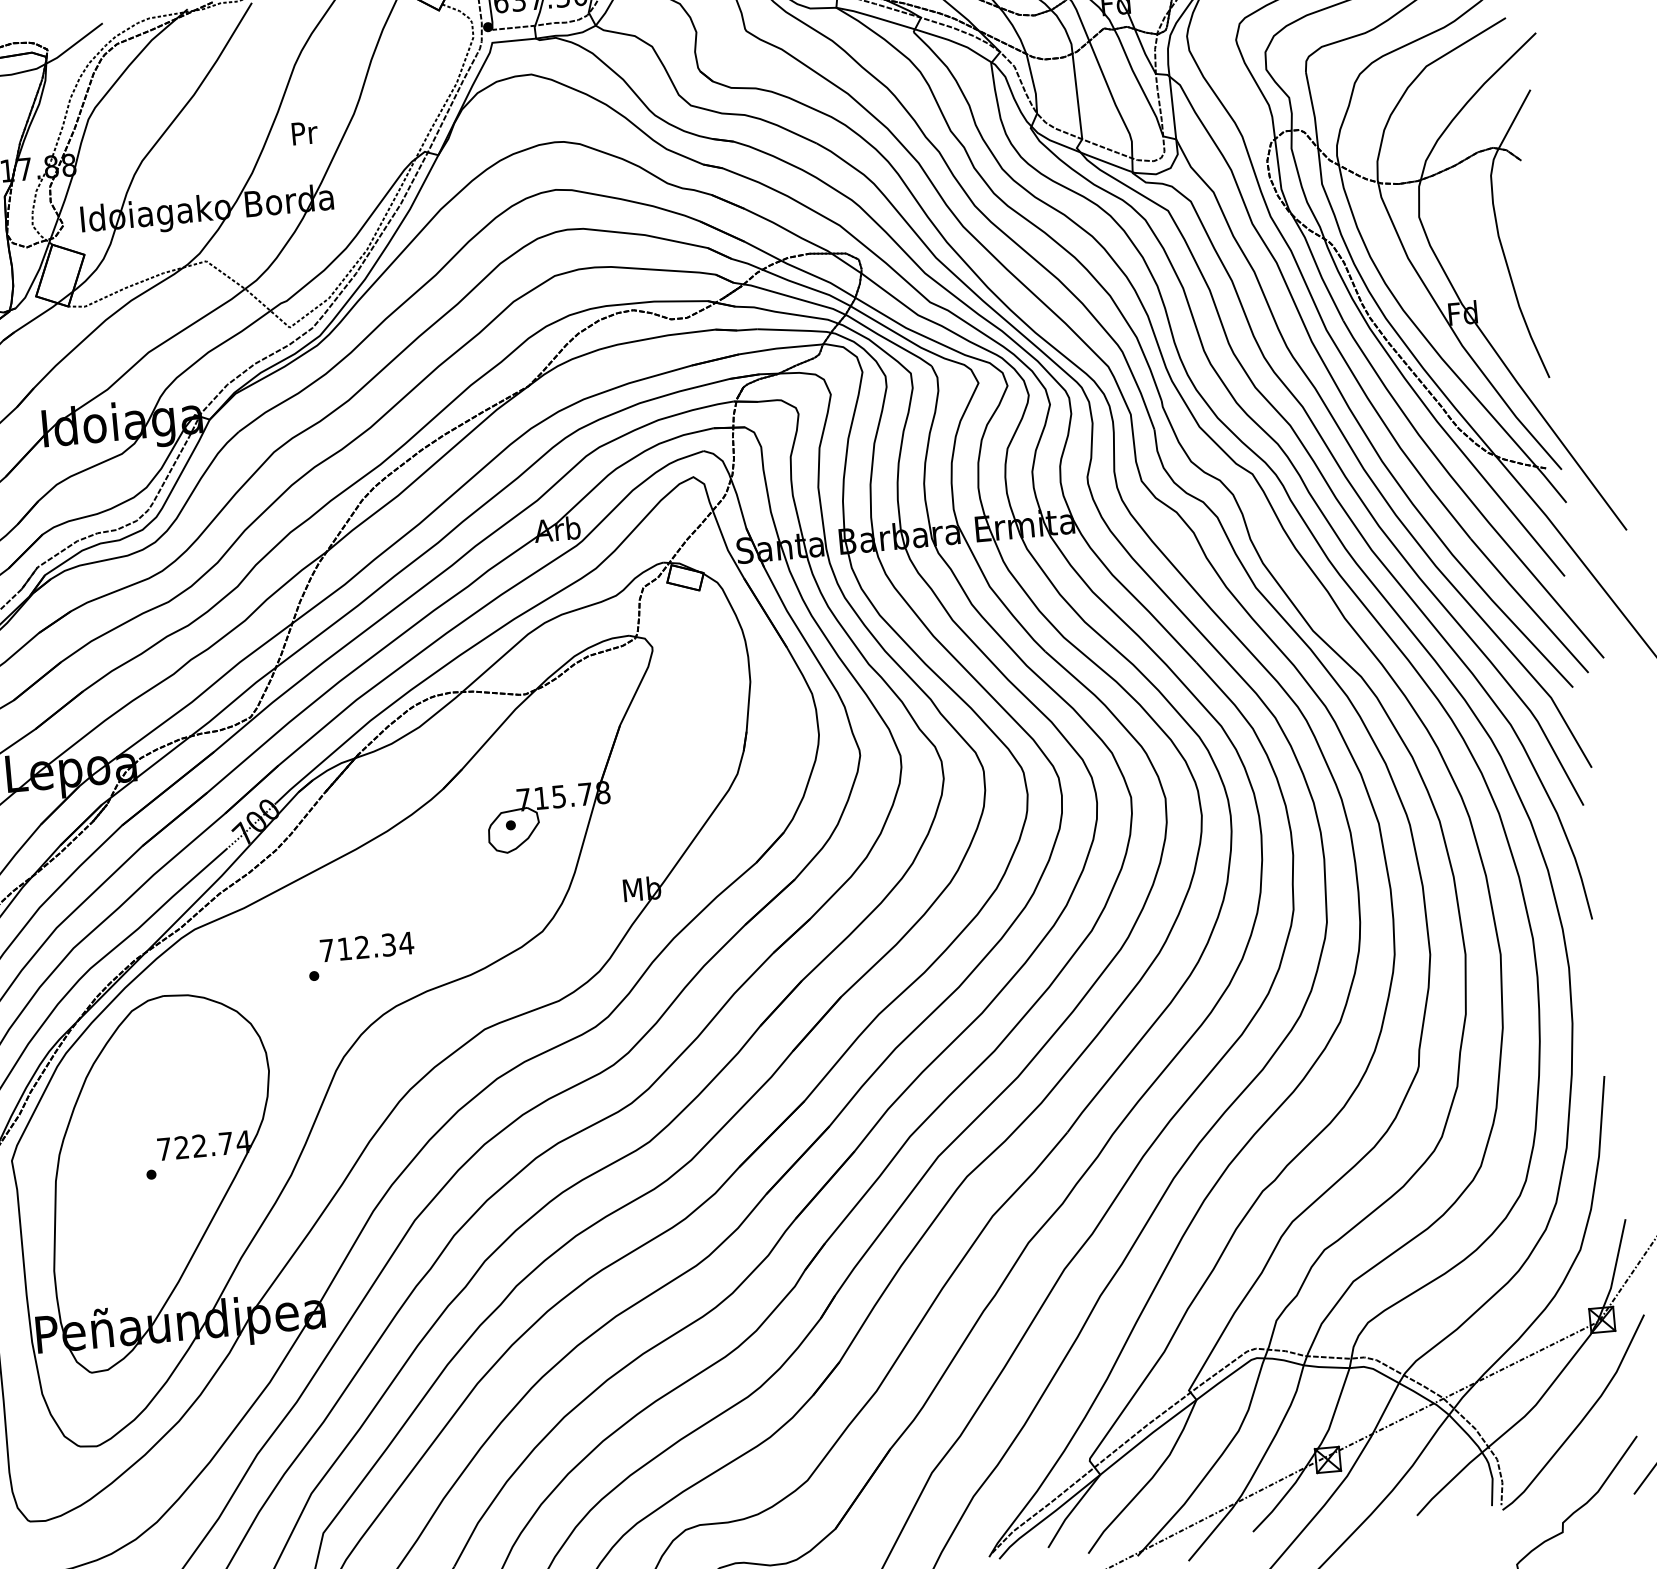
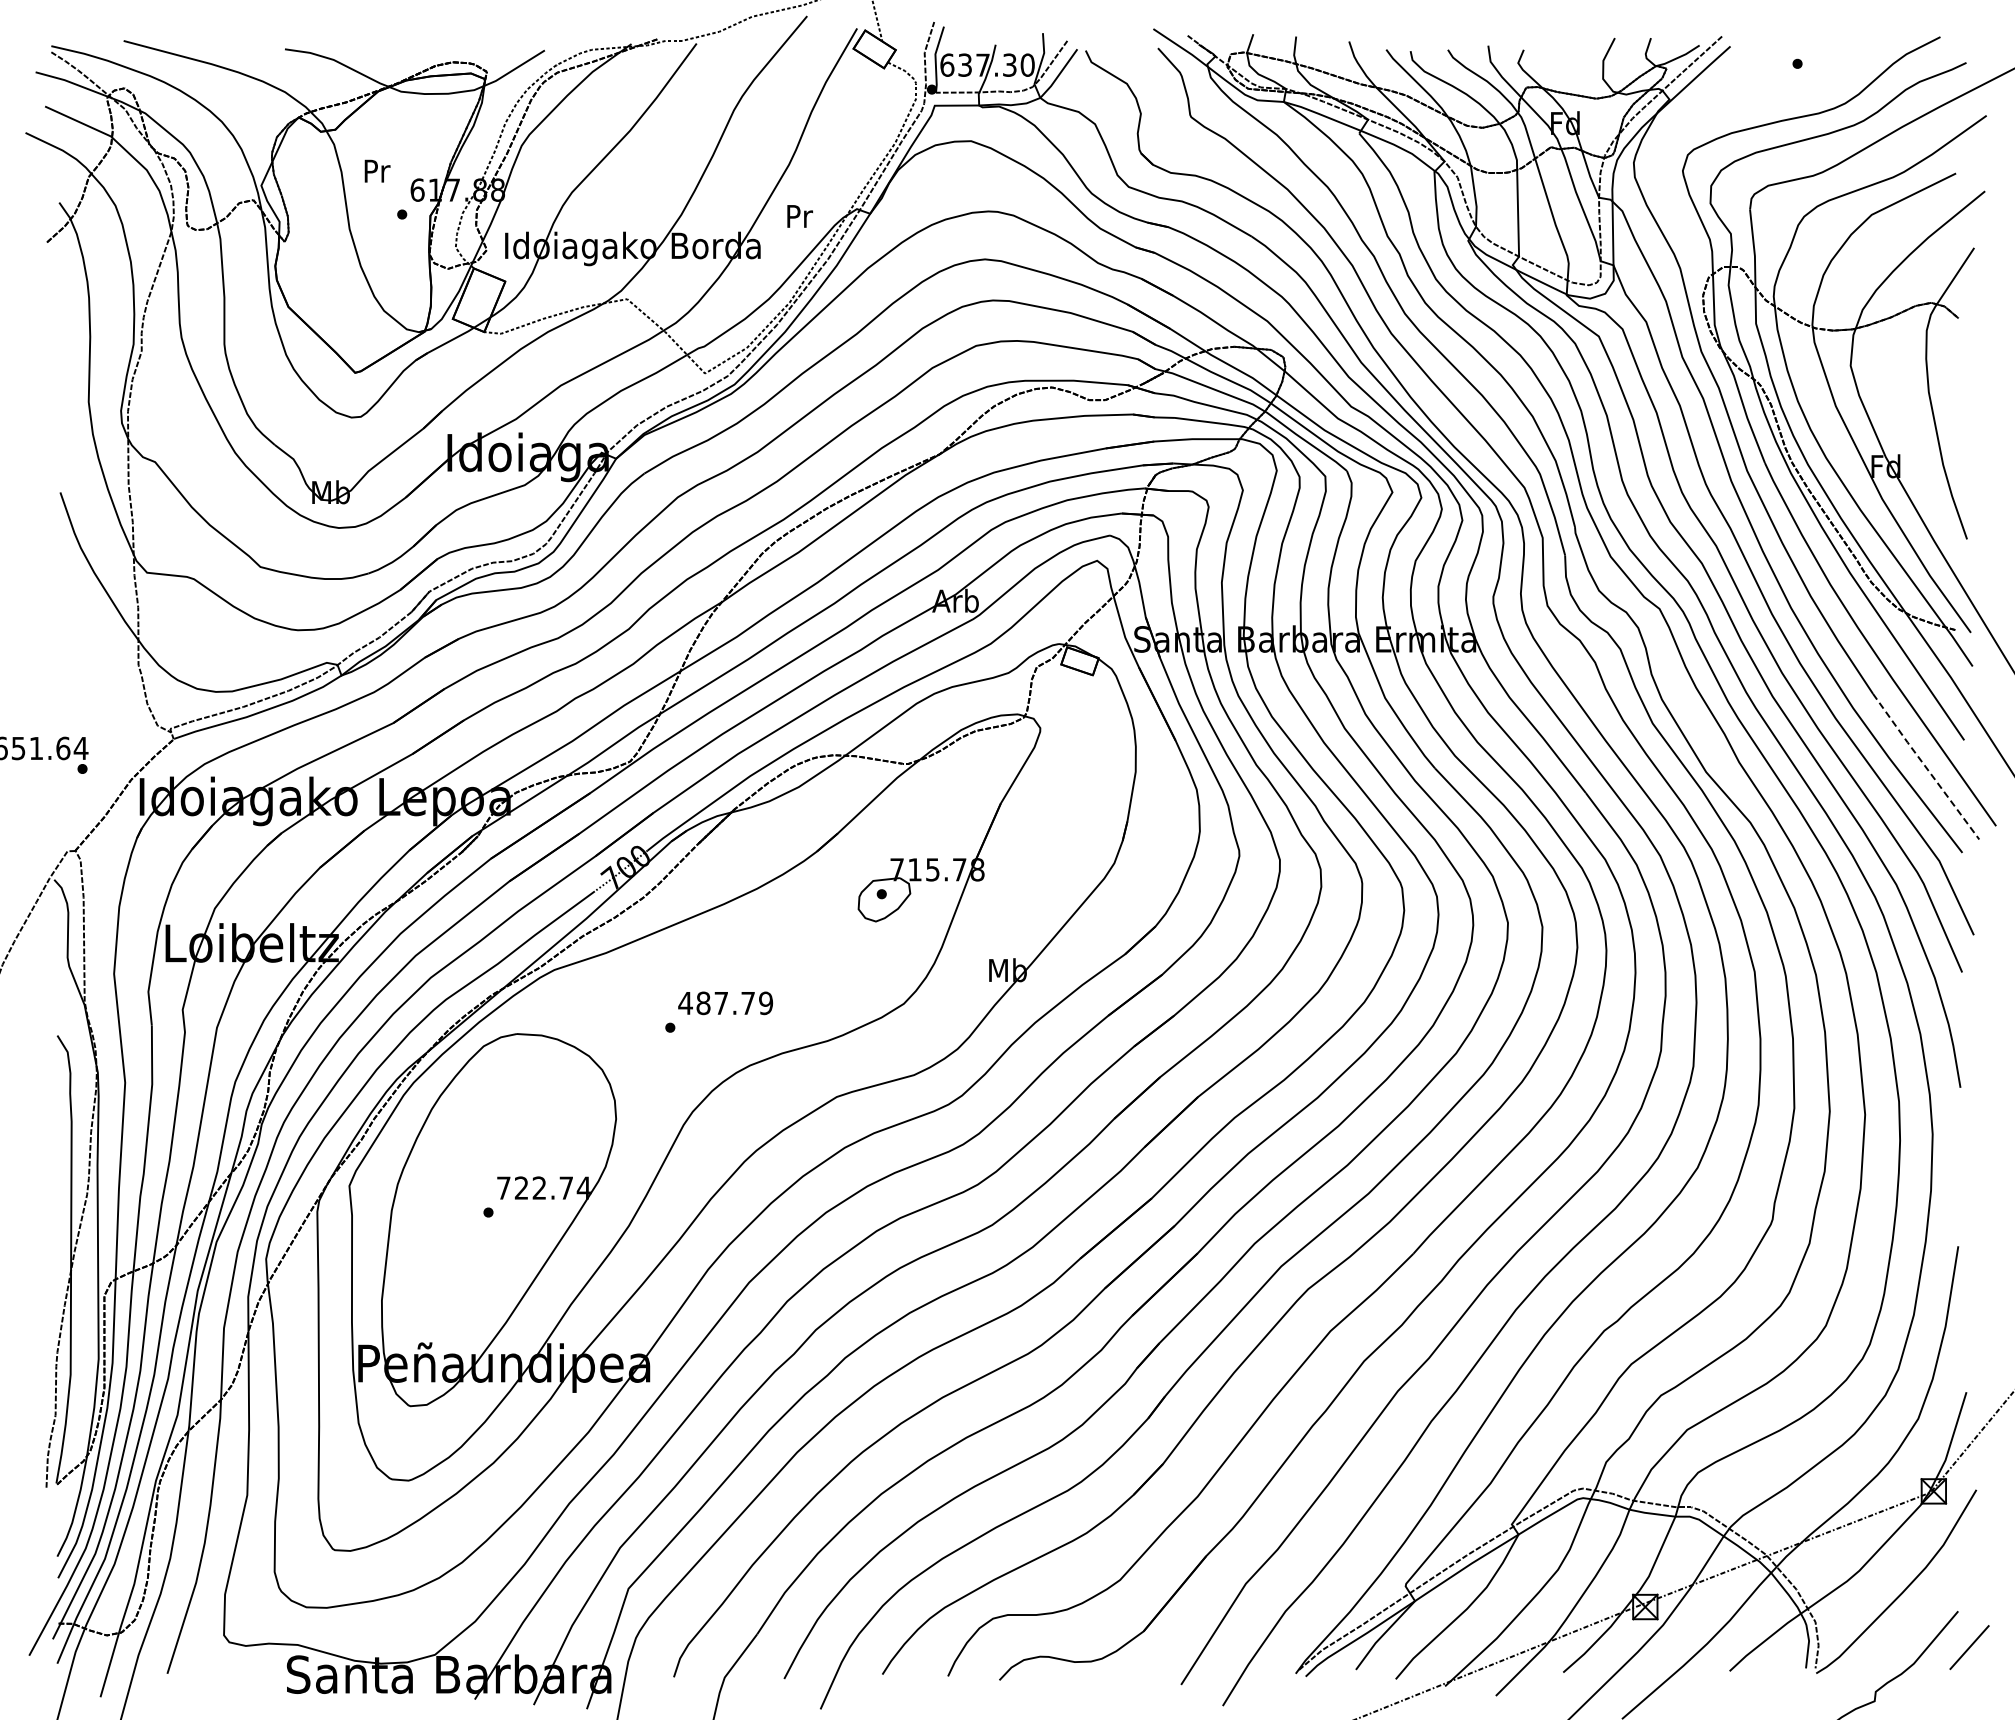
text: (304, 133) -> (799, 216), moved
line: (1528, 605) -> (1925, 766), solid -> dashed
text: (366, 947) -> (725, 1003), 712.34 -> 487.79

